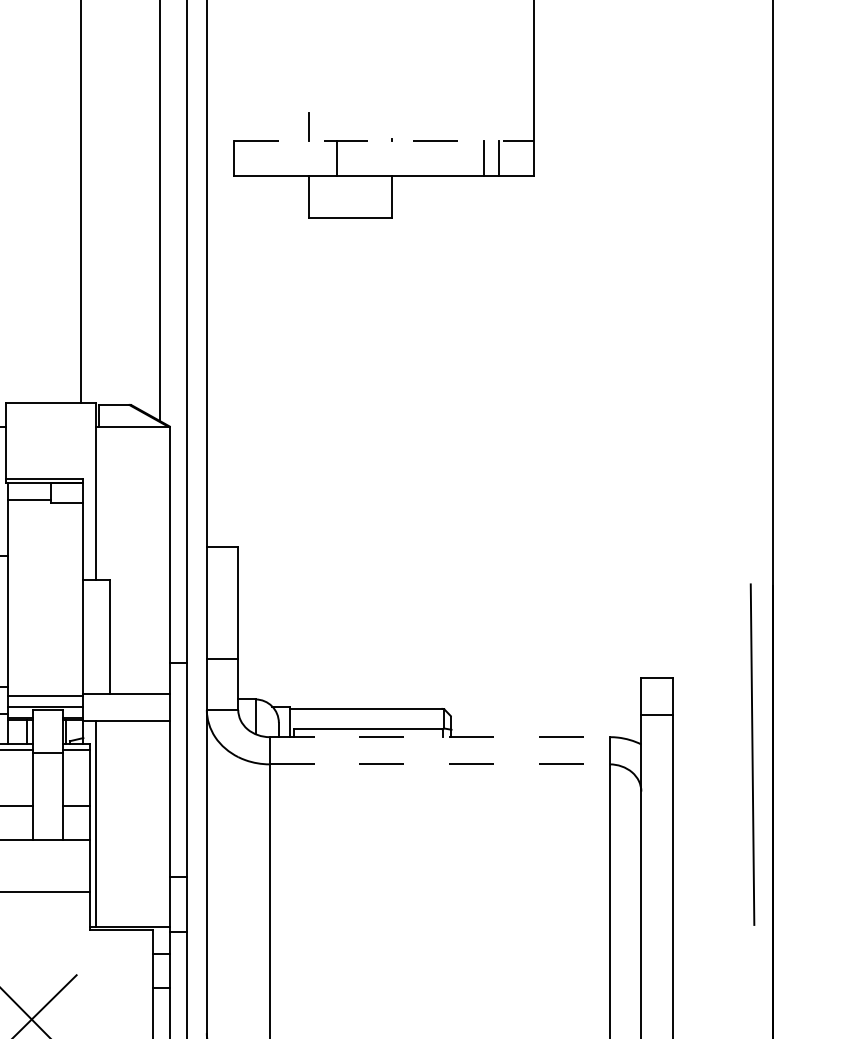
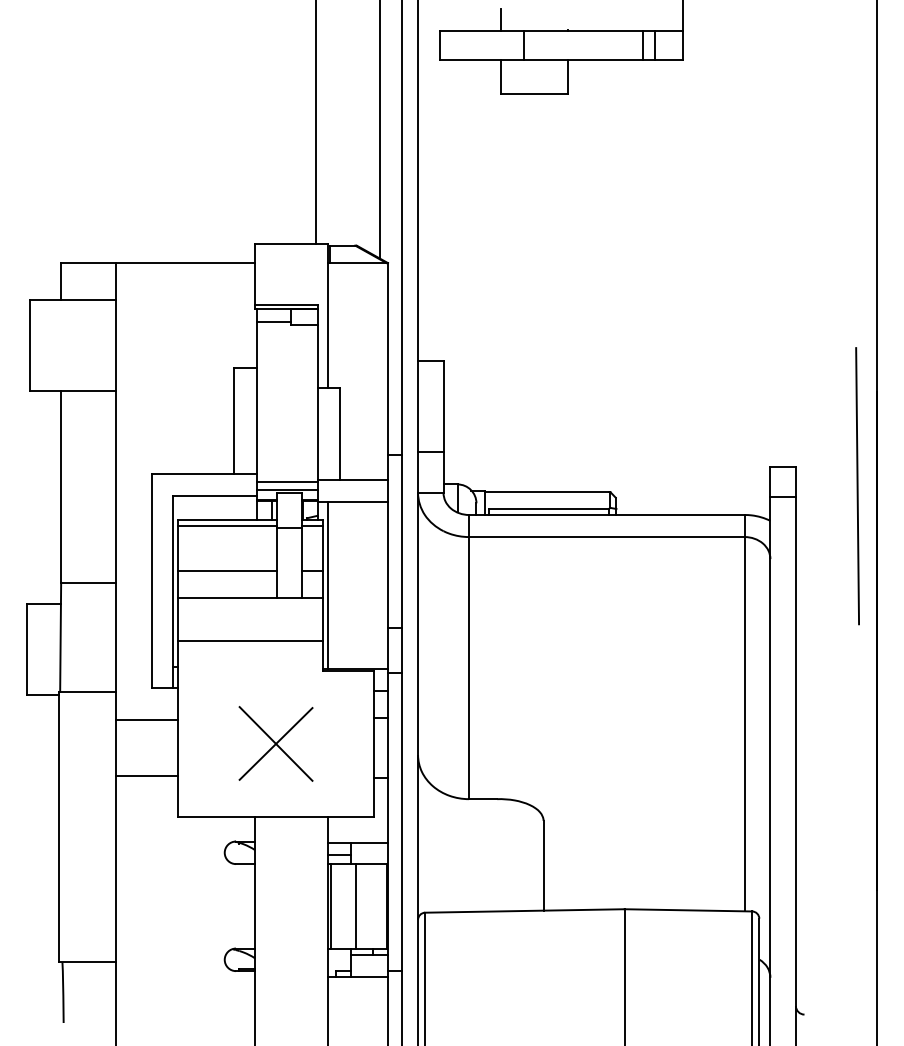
line: (383, 140) -> (561, 31), dashed -> solid
line: (439, 737) -> (606, 515), dashed -> solid
line: (752, 755) -> (857, 486), moved
line: (439, 764) -> (606, 537), dashed -> solid

